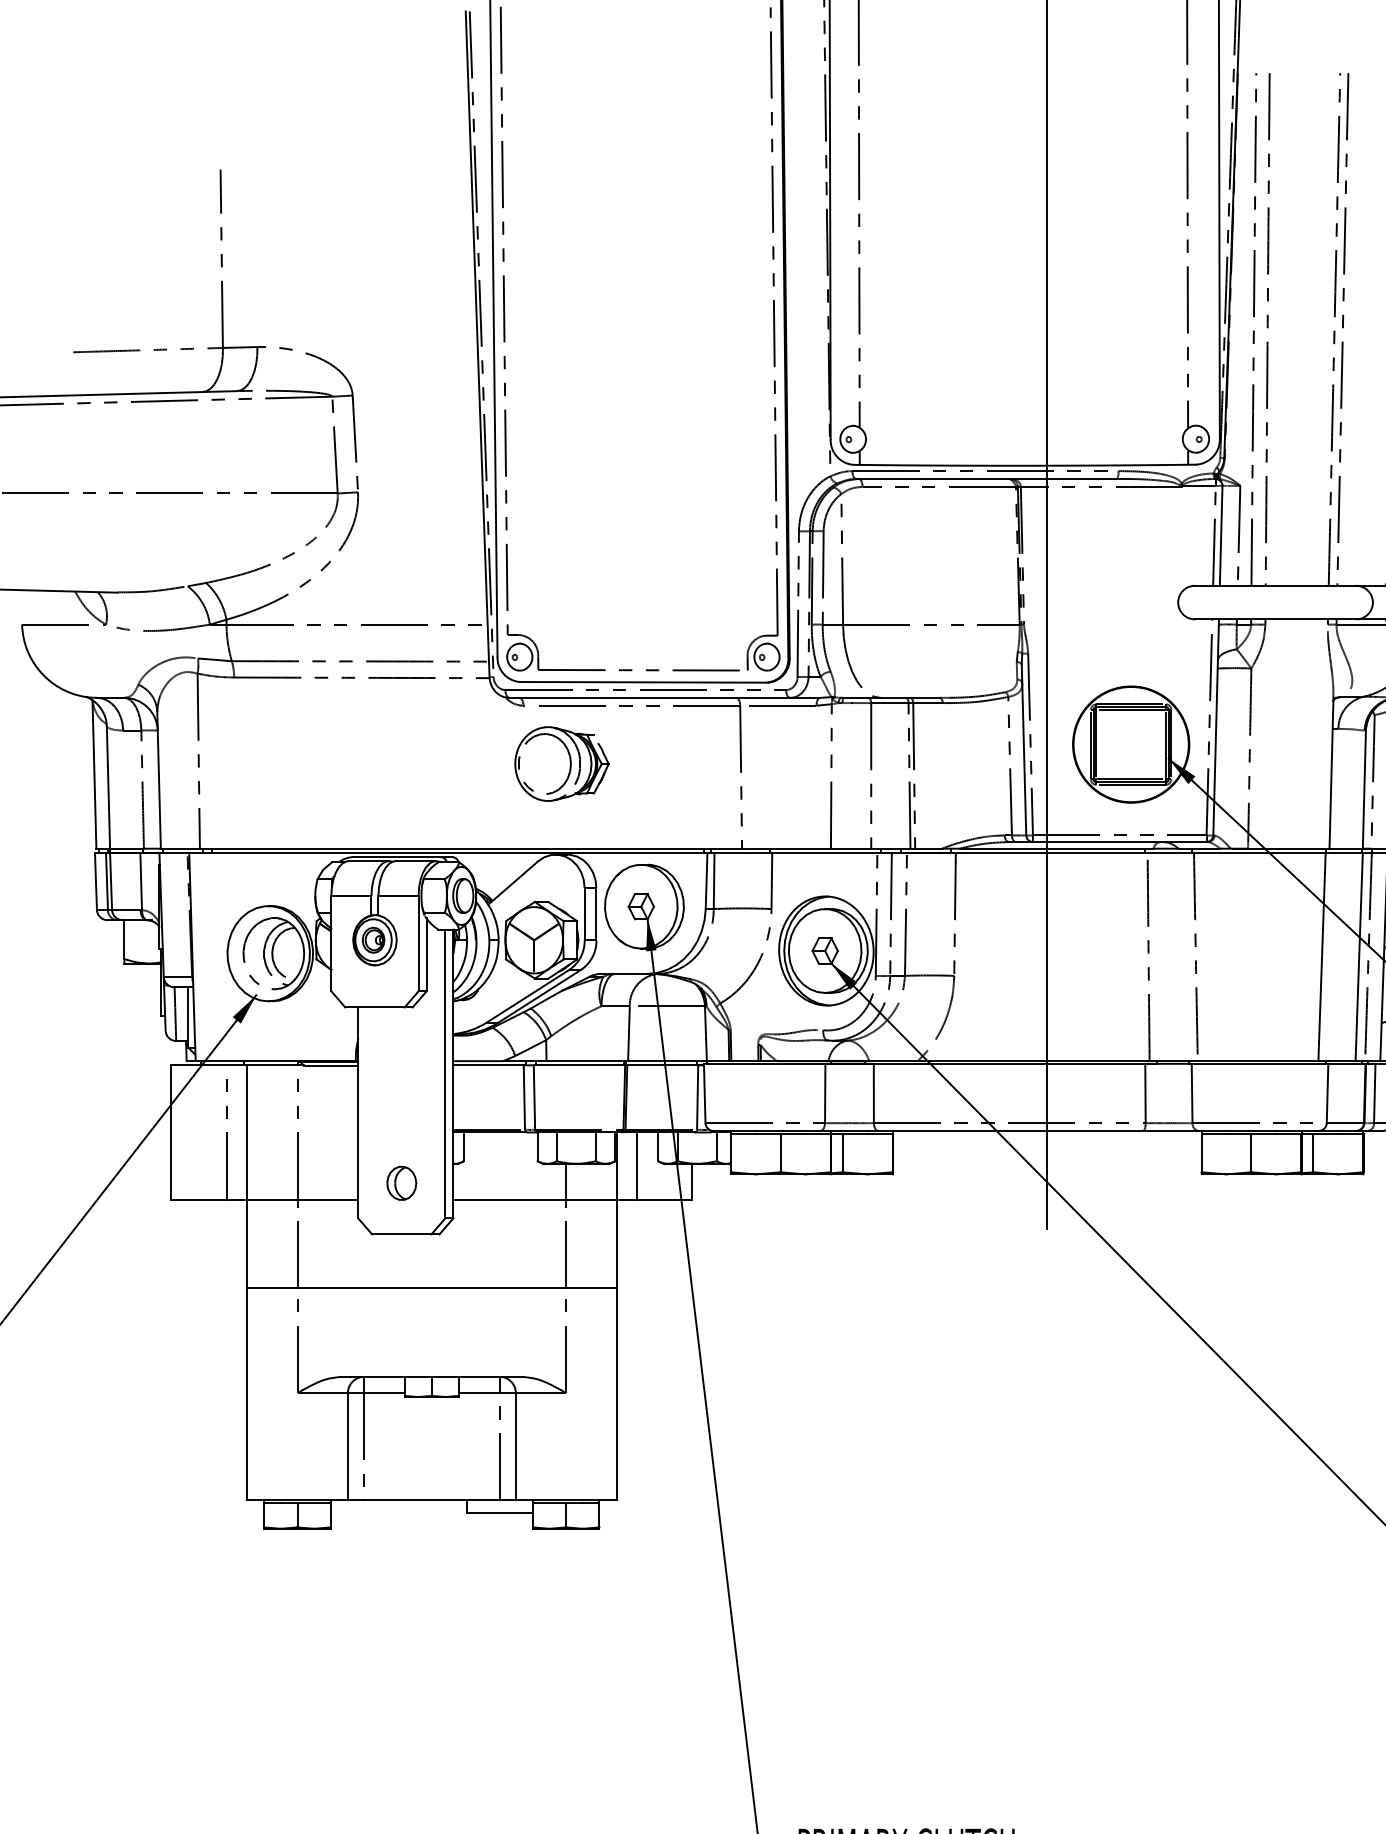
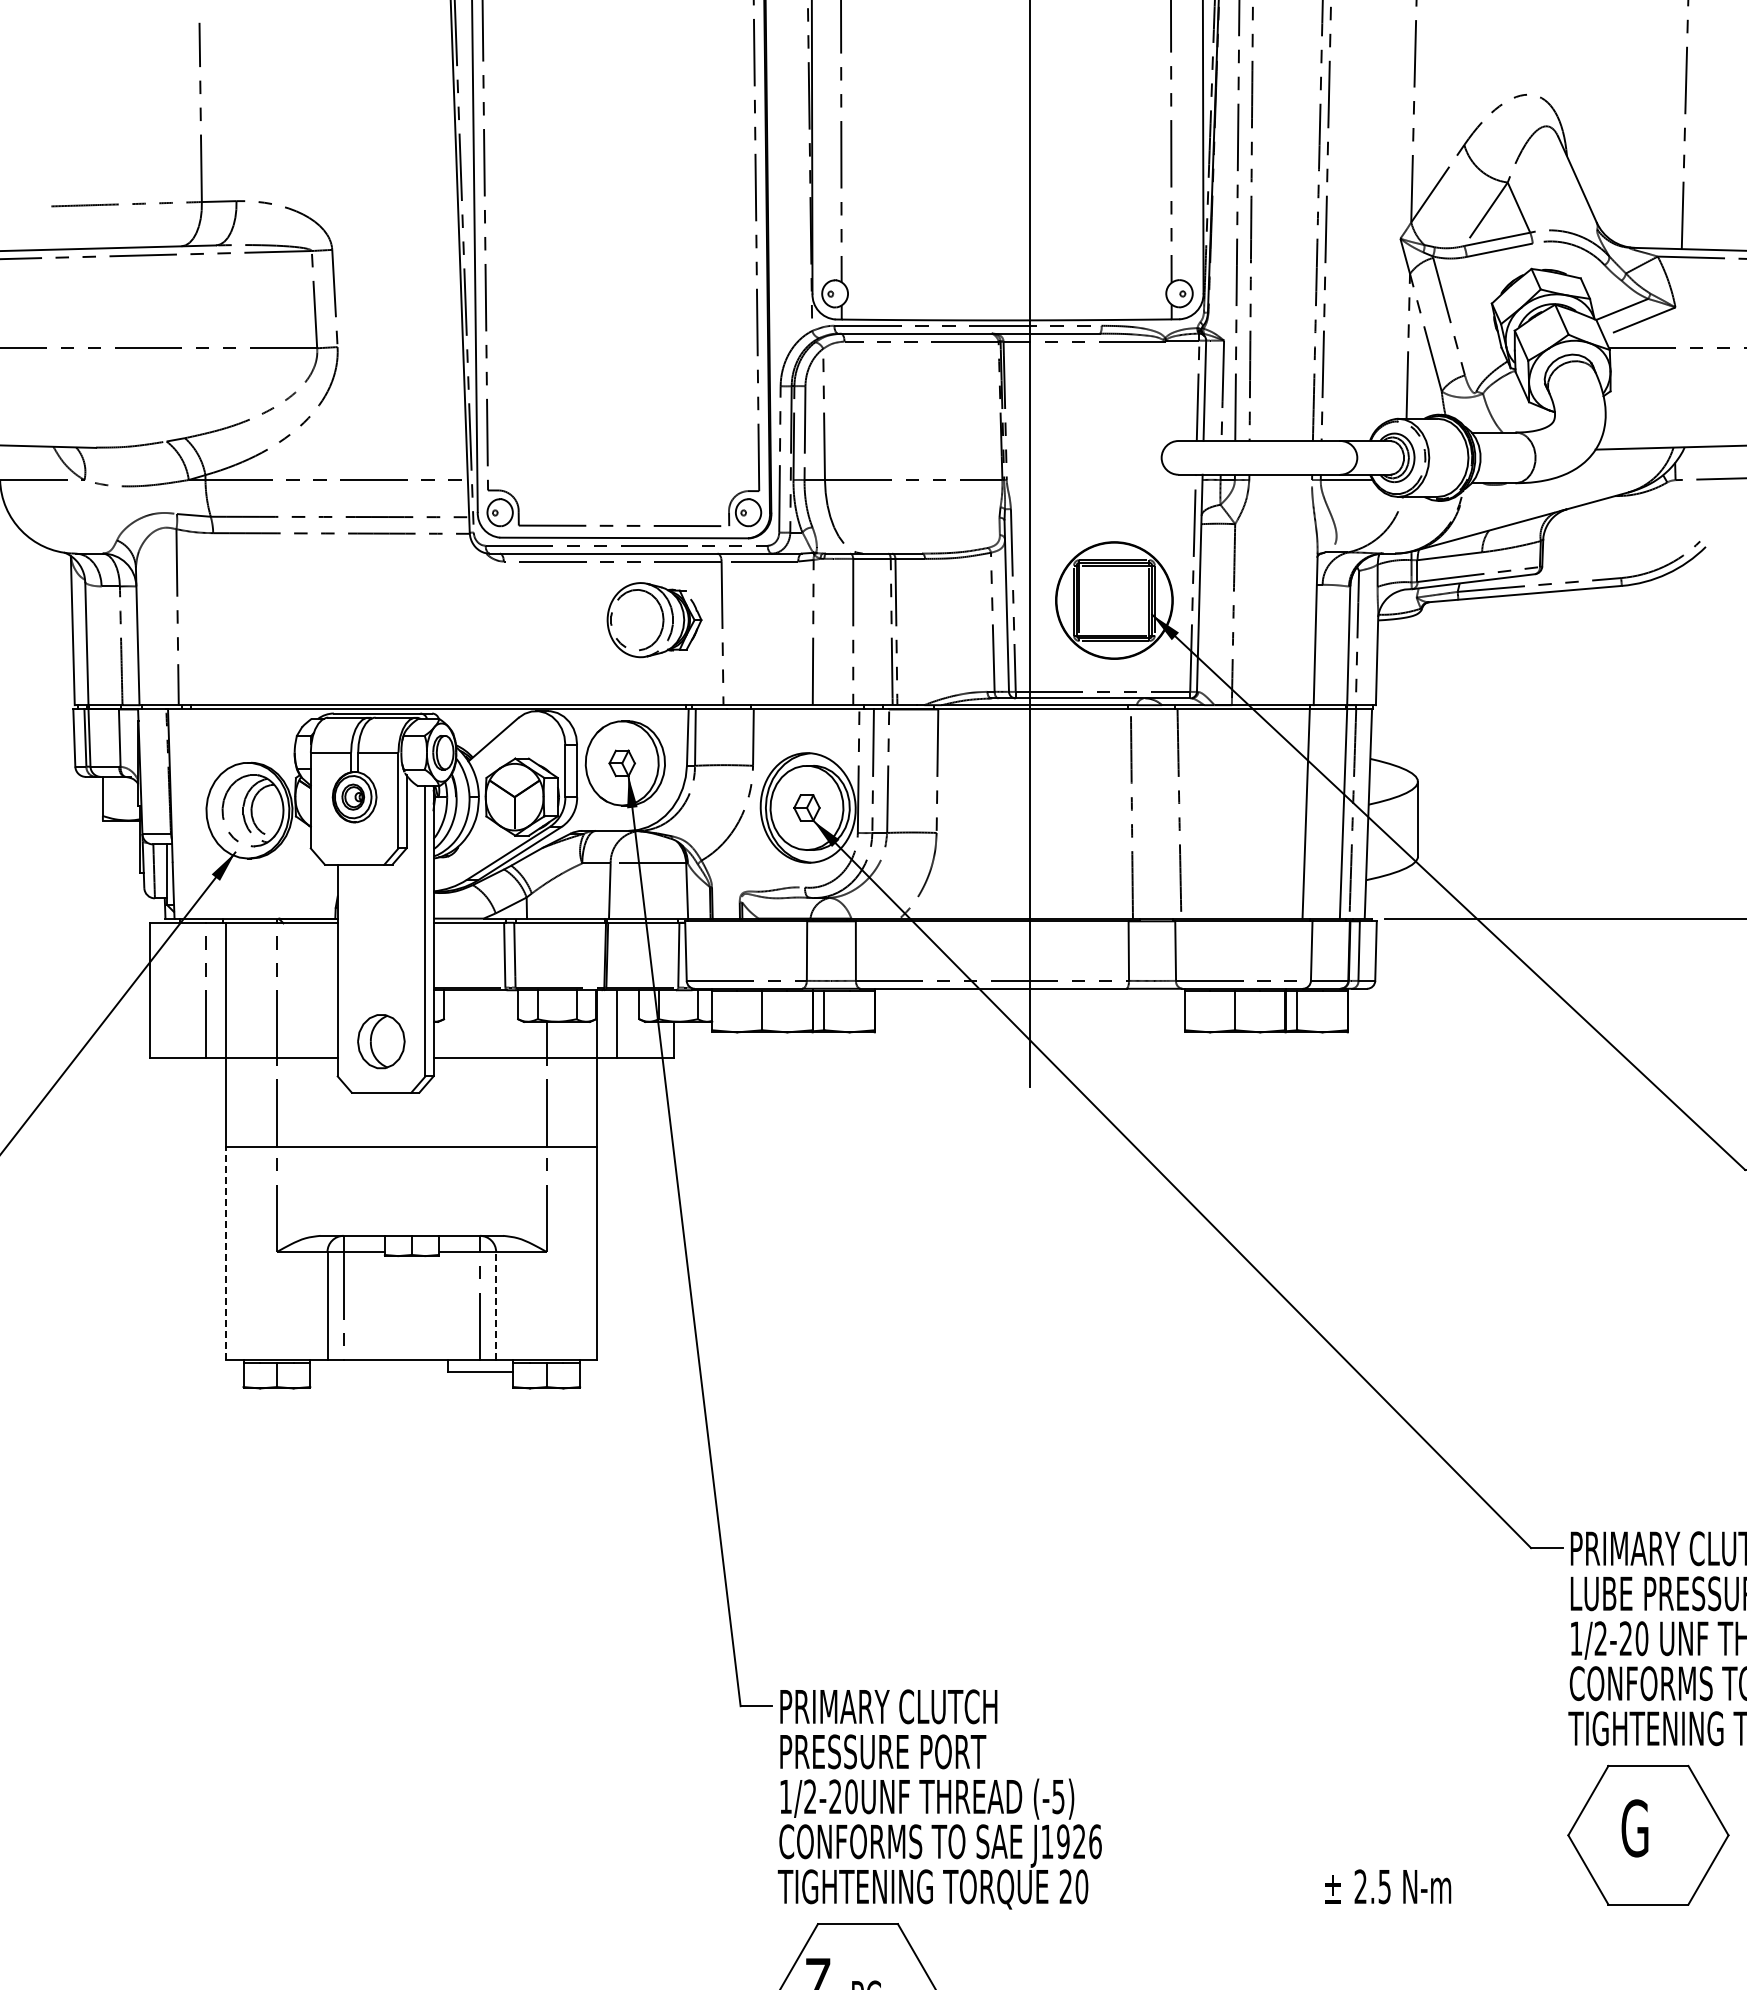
part: (561, 764) -> (654, 620), moved
part: (401, 1182) -> (381, 1040), size x1.6
line: (247, 1394) -> (226, 1253), solid -> dashed
line: (516, 1447) -> (496, 1306), solid -> dashed

